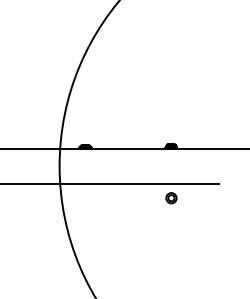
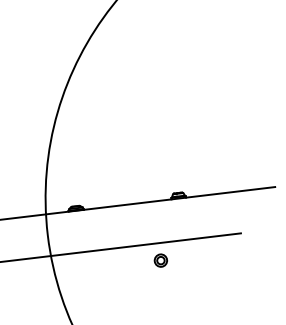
part: (171, 198) -> (161, 260), moved

